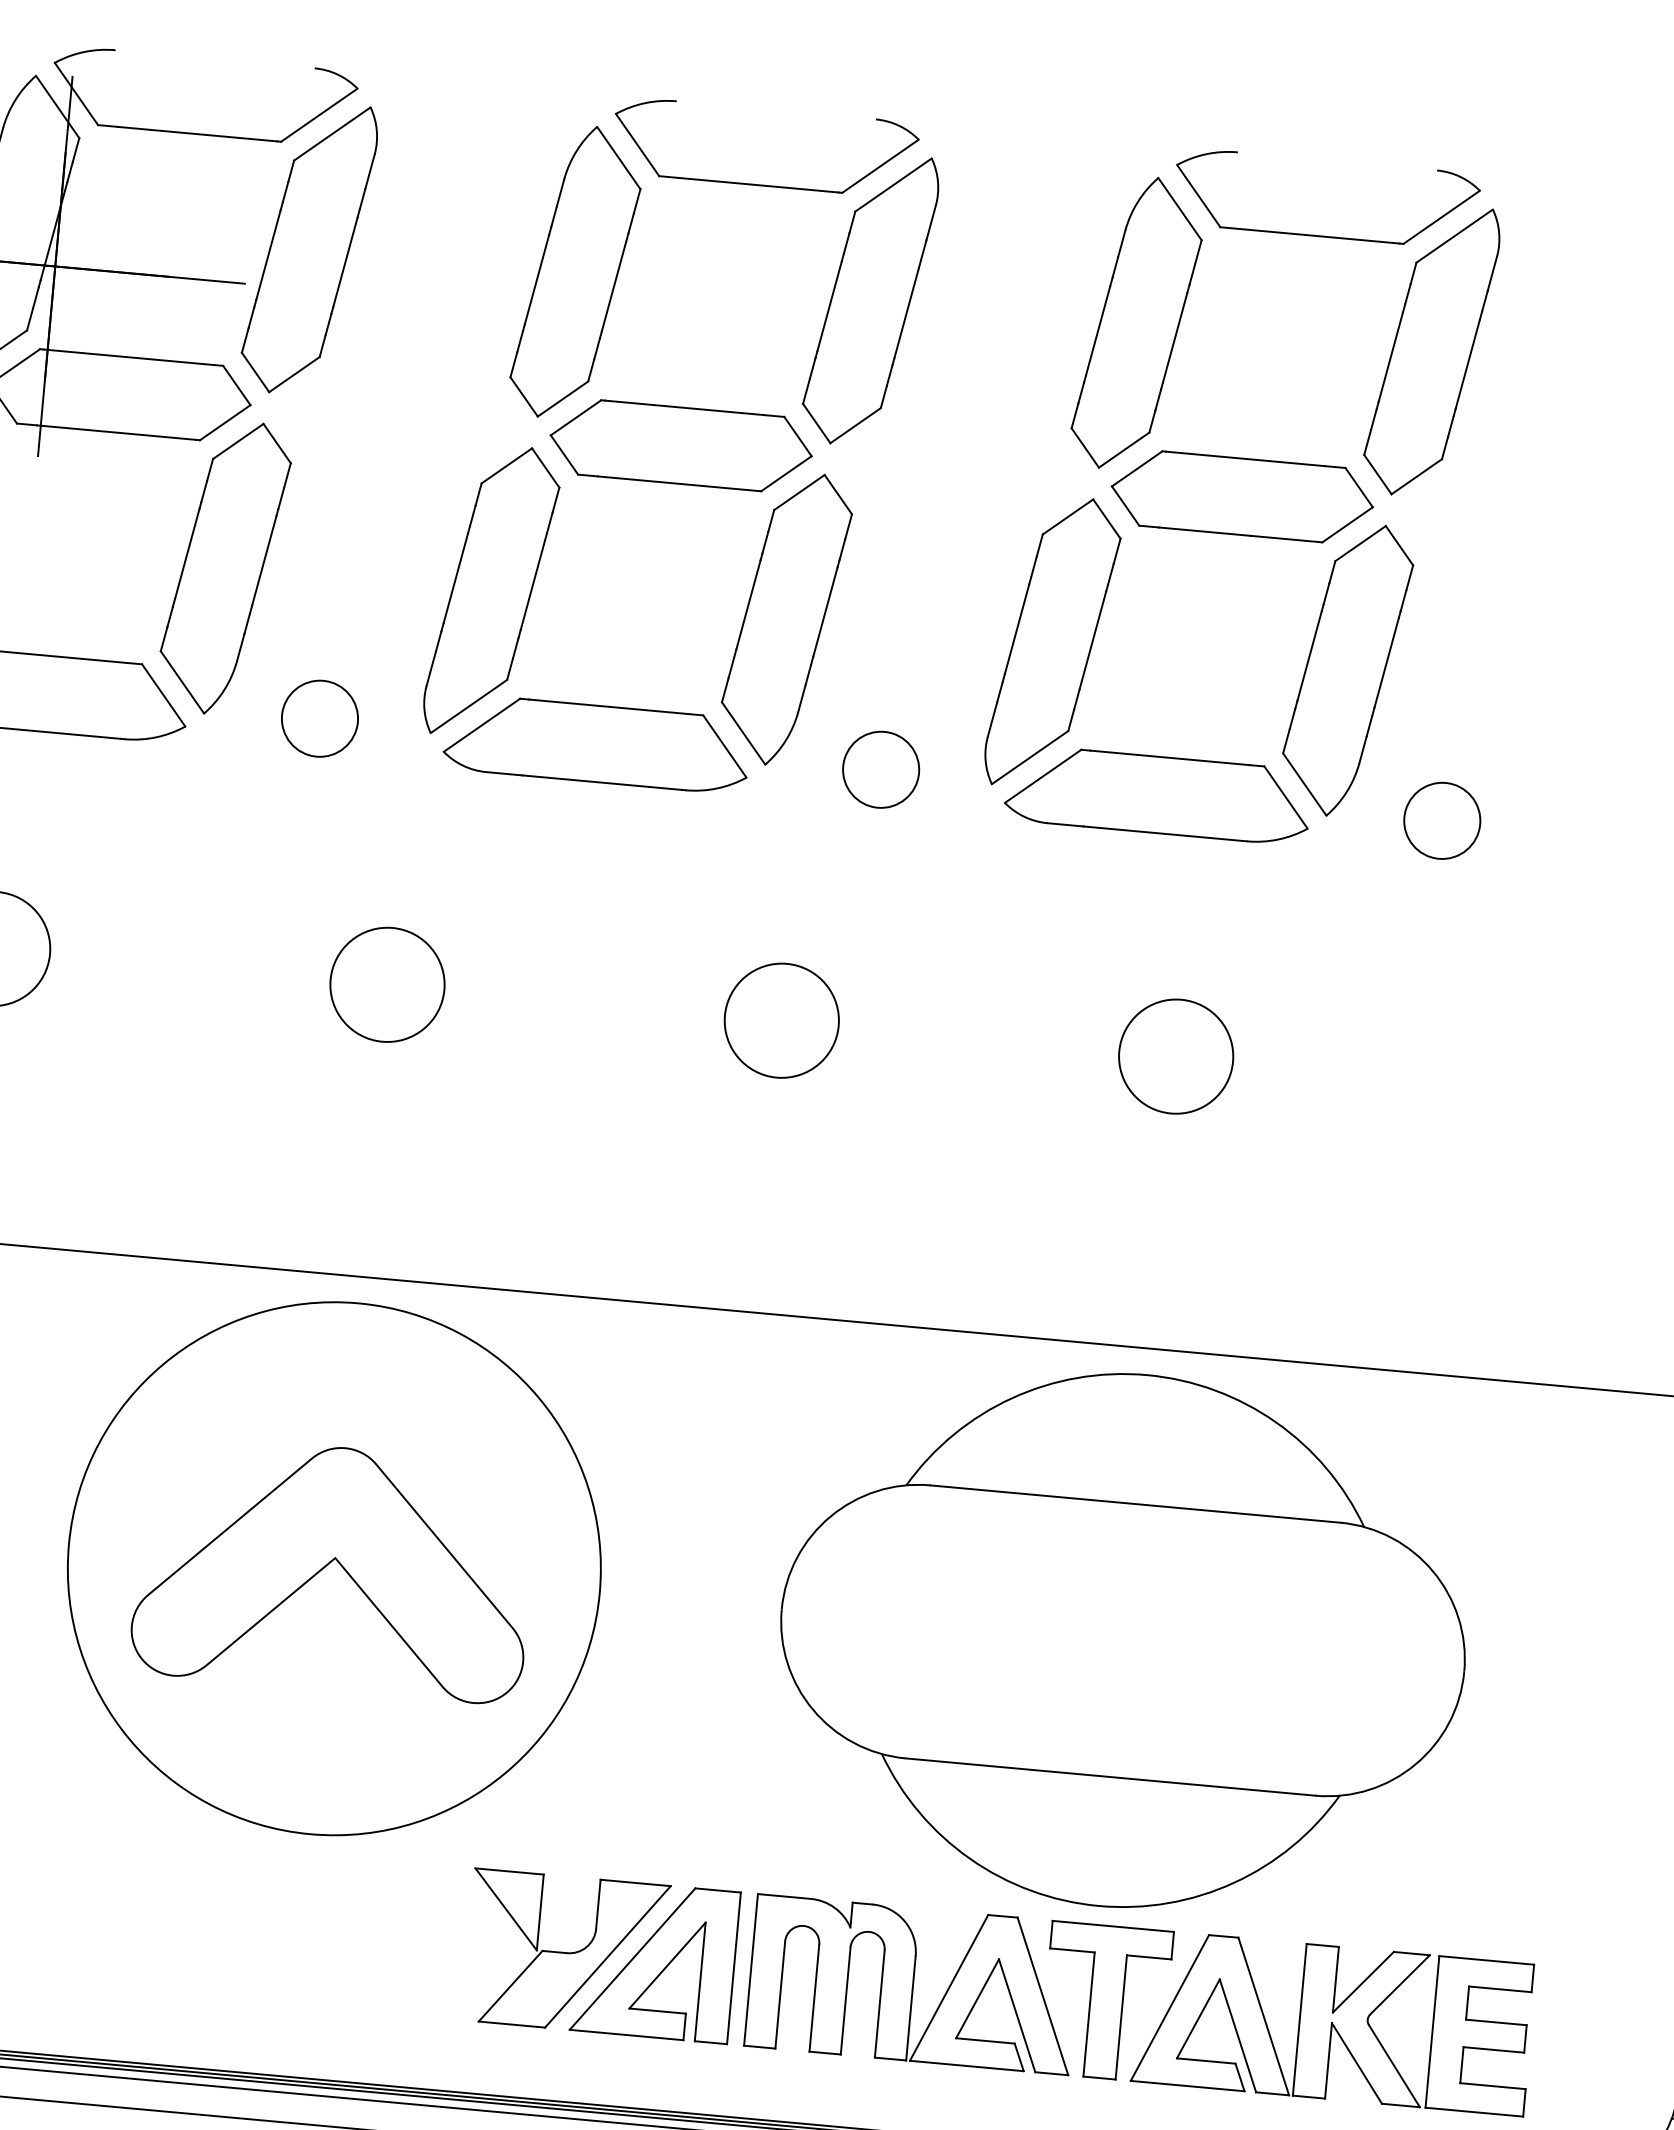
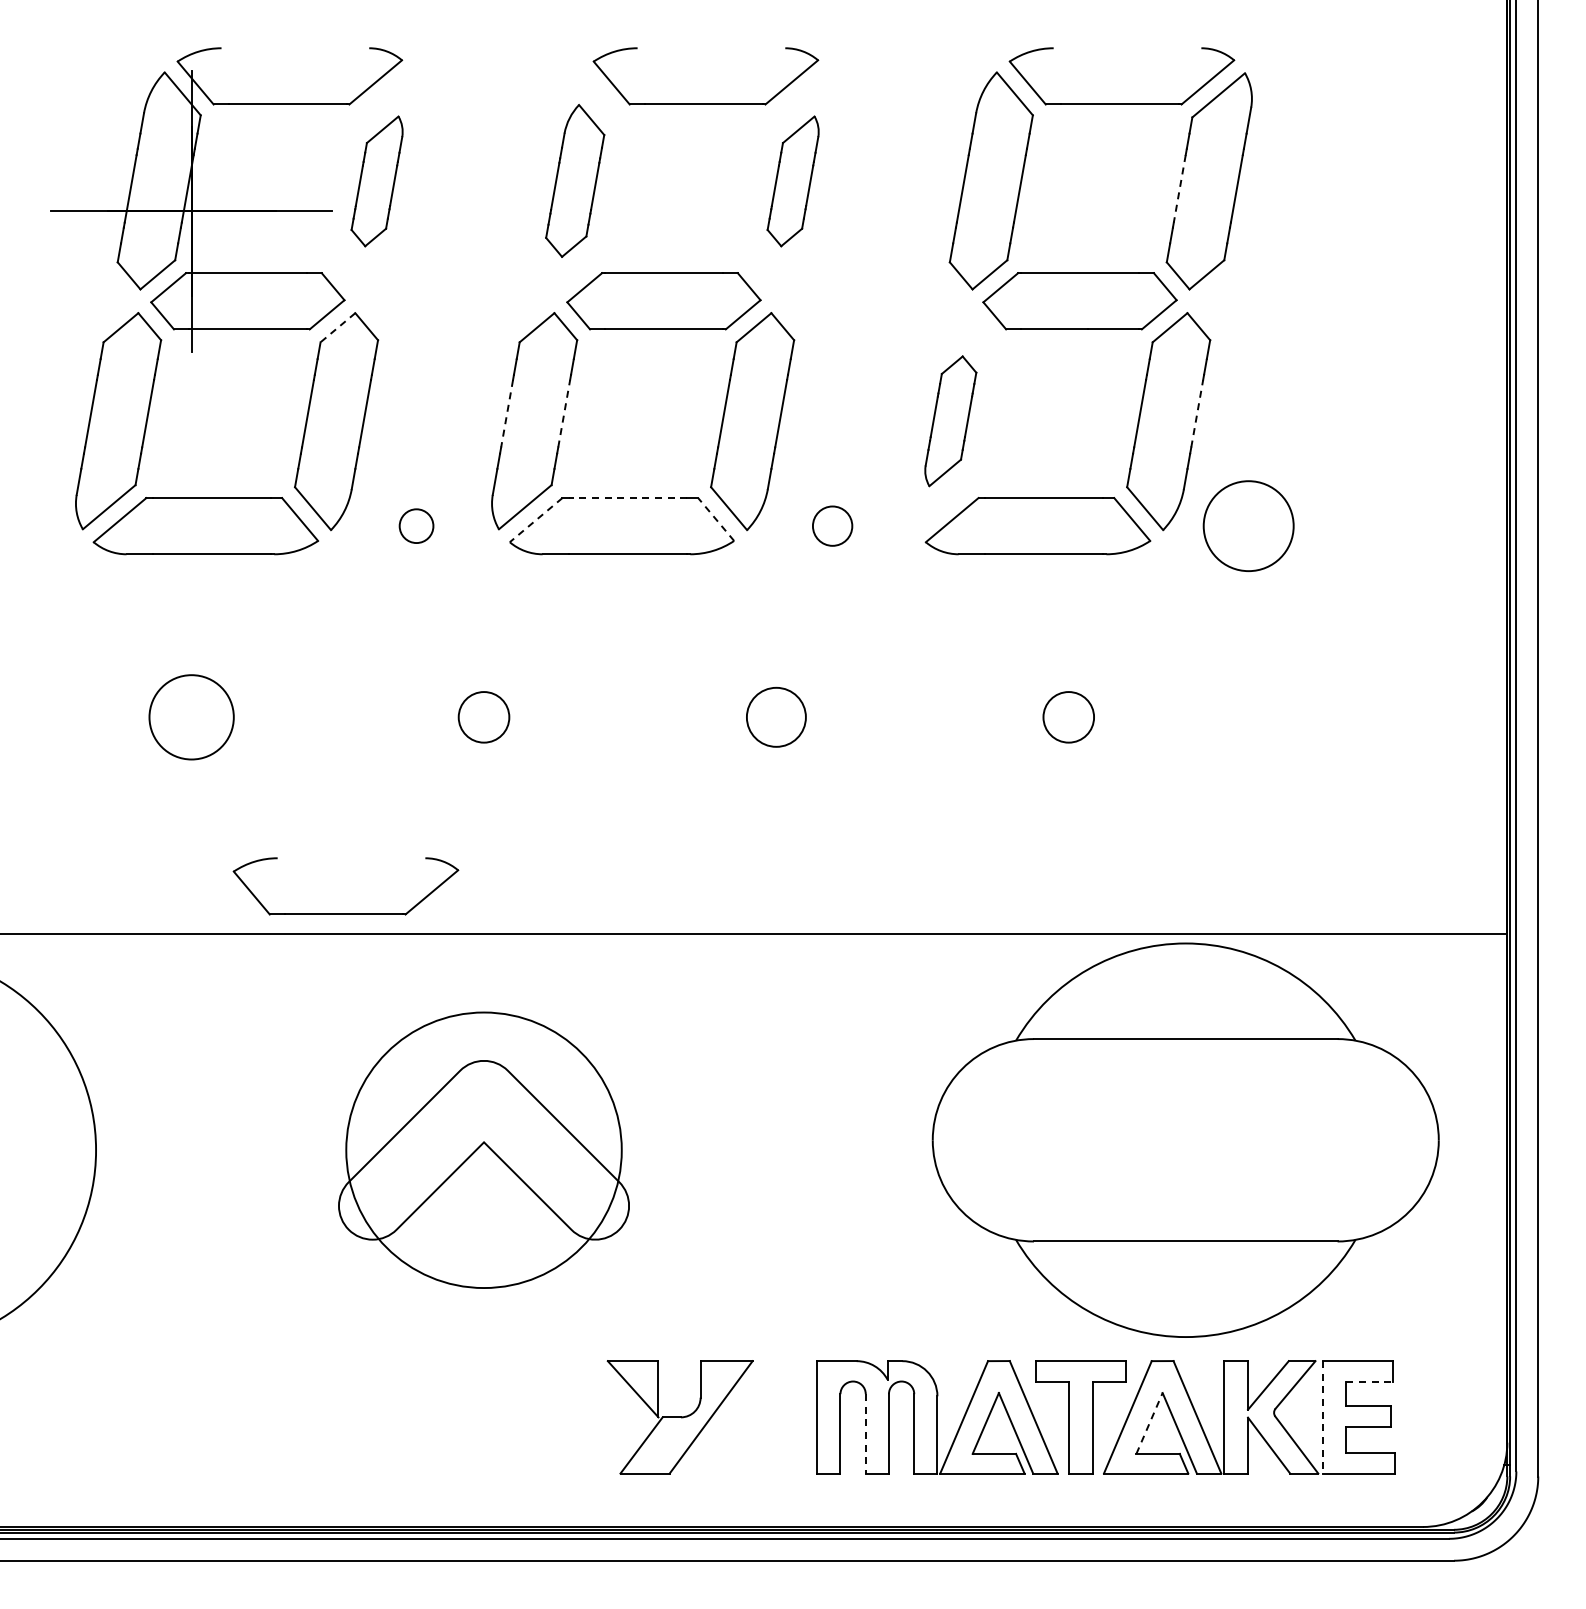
part: (308, 248) -> (376, 181), size x0.6
part: (575, 271) -> (574, 180), size x0.7
part: (869, 300) -> (792, 181), size x0.6
line: (1390, 358) -> (1179, 189), solid -> dashed
line: (237, 441) -> (337, 327), solid -> dashed
line: (456, 579) -> (507, 414), solid -> dashed
line: (533, 584) -> (564, 413), solid -> dashed
part: (1052, 643) -> (950, 421), size x0.6
line: (1387, 662) -> (1197, 413), solid -> dashed
line: (607, 707) -> (627, 498), solid -> dashed
circle: (319, 719) -> (416, 526), size x0.6
line: (481, 725) -> (535, 520), solid -> dashed
line: (725, 746) -> (716, 519), solid -> dashed
circle: (880, 770) -> (832, 526), size x0.7
circle: (1441, 821) -> (1248, 526), size x1.6
circle: (386, 985) -> (483, 717), size x0.6
circle: (781, 1020) -> (776, 717), size x0.7
circle: (1175, 1056) -> (1068, 717), size x0.6
part: (176, 1232) -> (345, 913), added
circle: (333, 1569) -> (483, 1150), size x0.7
part: (1122, 1639) -> (1185, 1139), moved
part: (654, 1961) -> (745, 1417), removed
line: (1501, 1989) -> (1370, 1381), solid -> dashed
line: (814, 1997) -> (865, 1433), solid -> dashed
line: (1198, 2018) -> (1149, 1423), solid -> dashed
line: (1432, 2032) -> (1322, 1417), solid -> dashed

